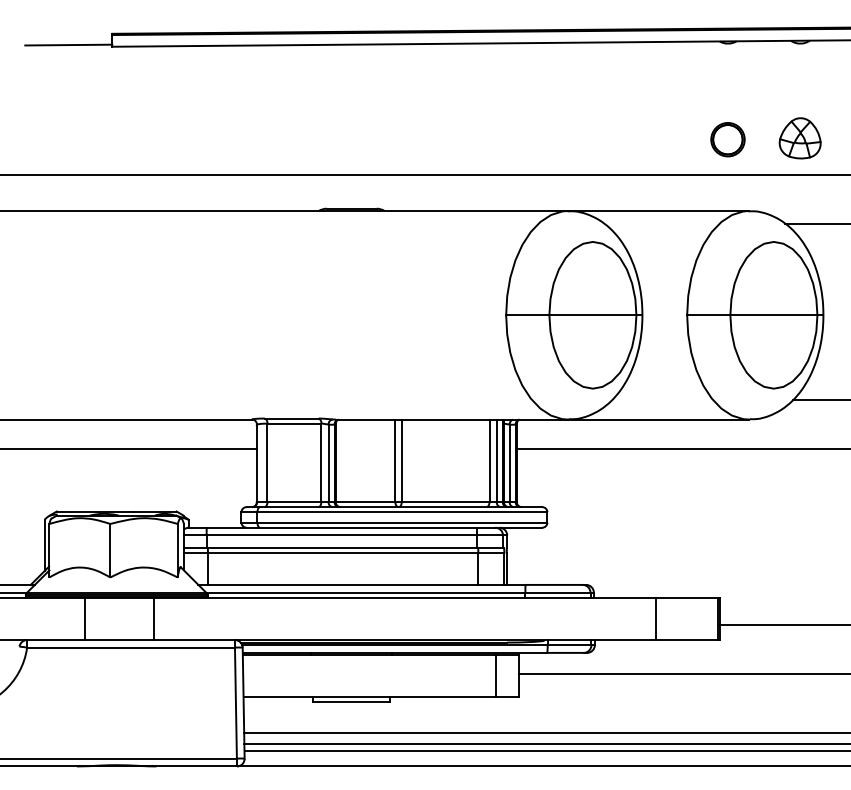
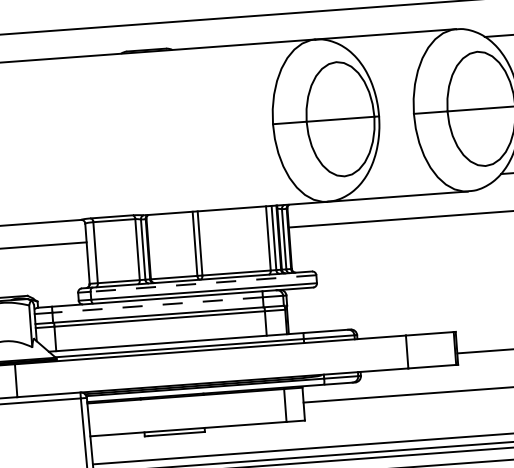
line: (402, 512) -> (203, 283), solid -> dashed
line: (341, 535) -> (157, 305), solid -> dashed

